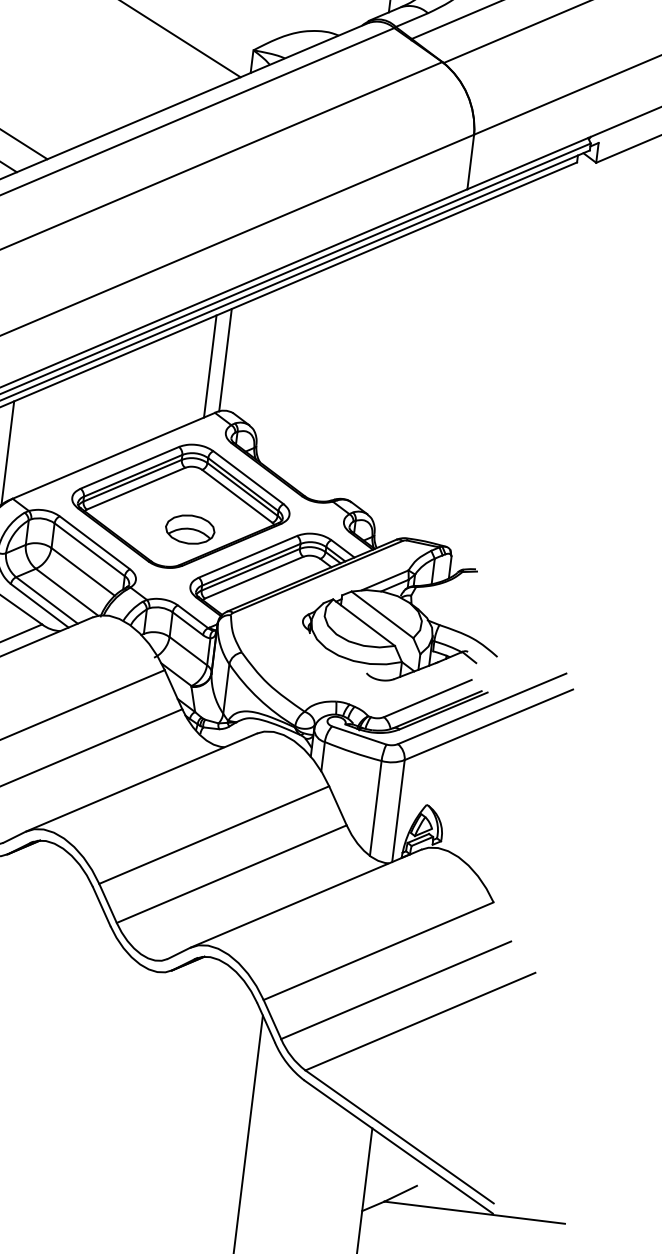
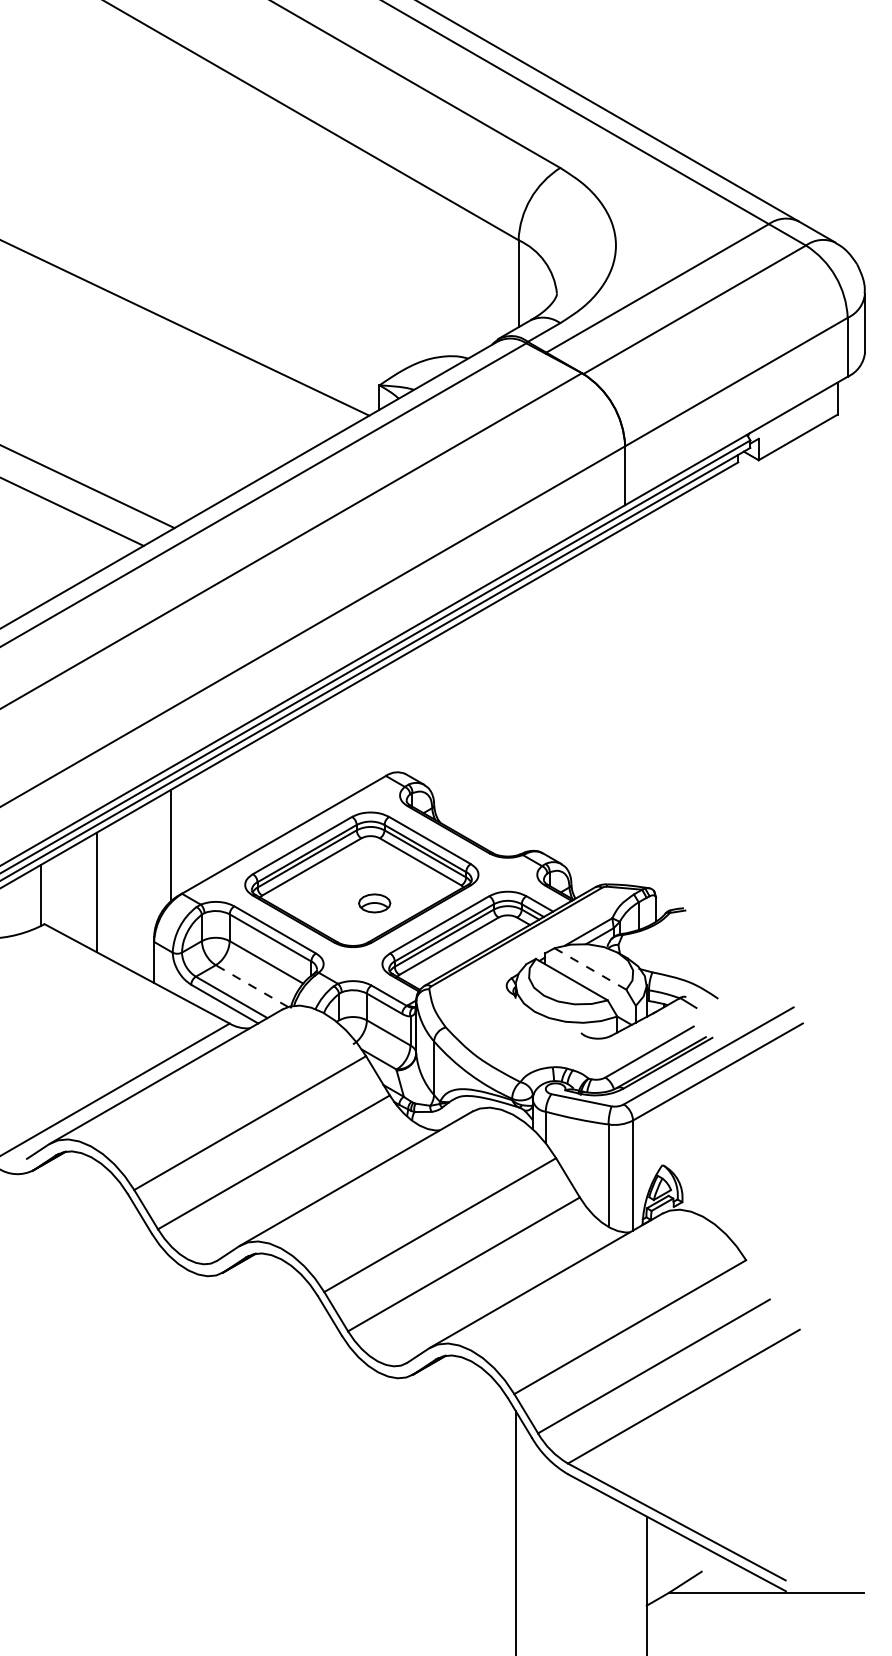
line: (225, 360) -> (390, 718), removed
line: (209, 366) -> (374, 727), removed
part: (189, 529) -> (374, 903), size x0.6
line: (67, 592) -> (252, 986), solid -> dashed
line: (382, 615) -> (590, 969), solid -> dashed

